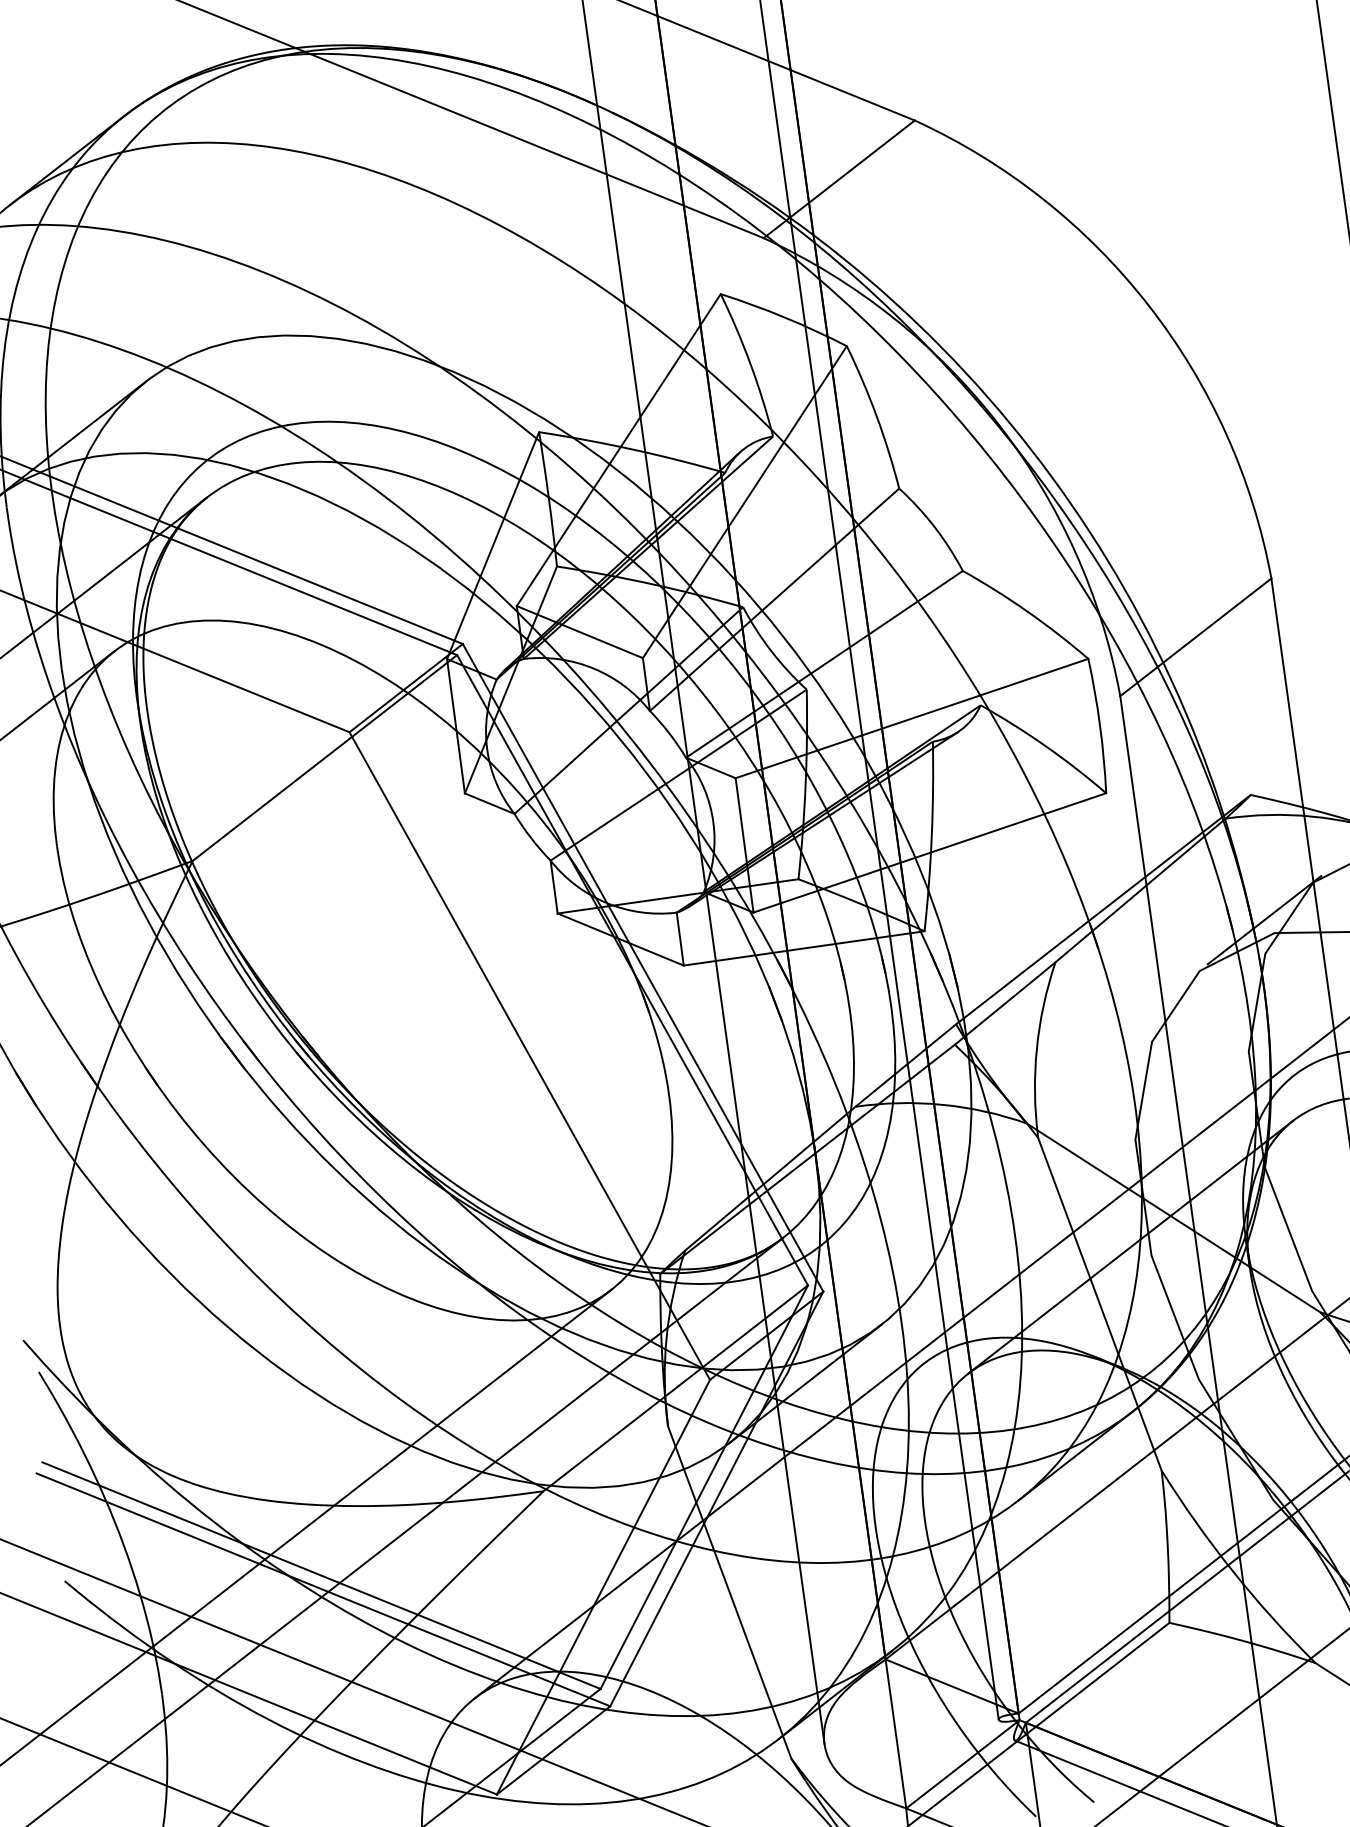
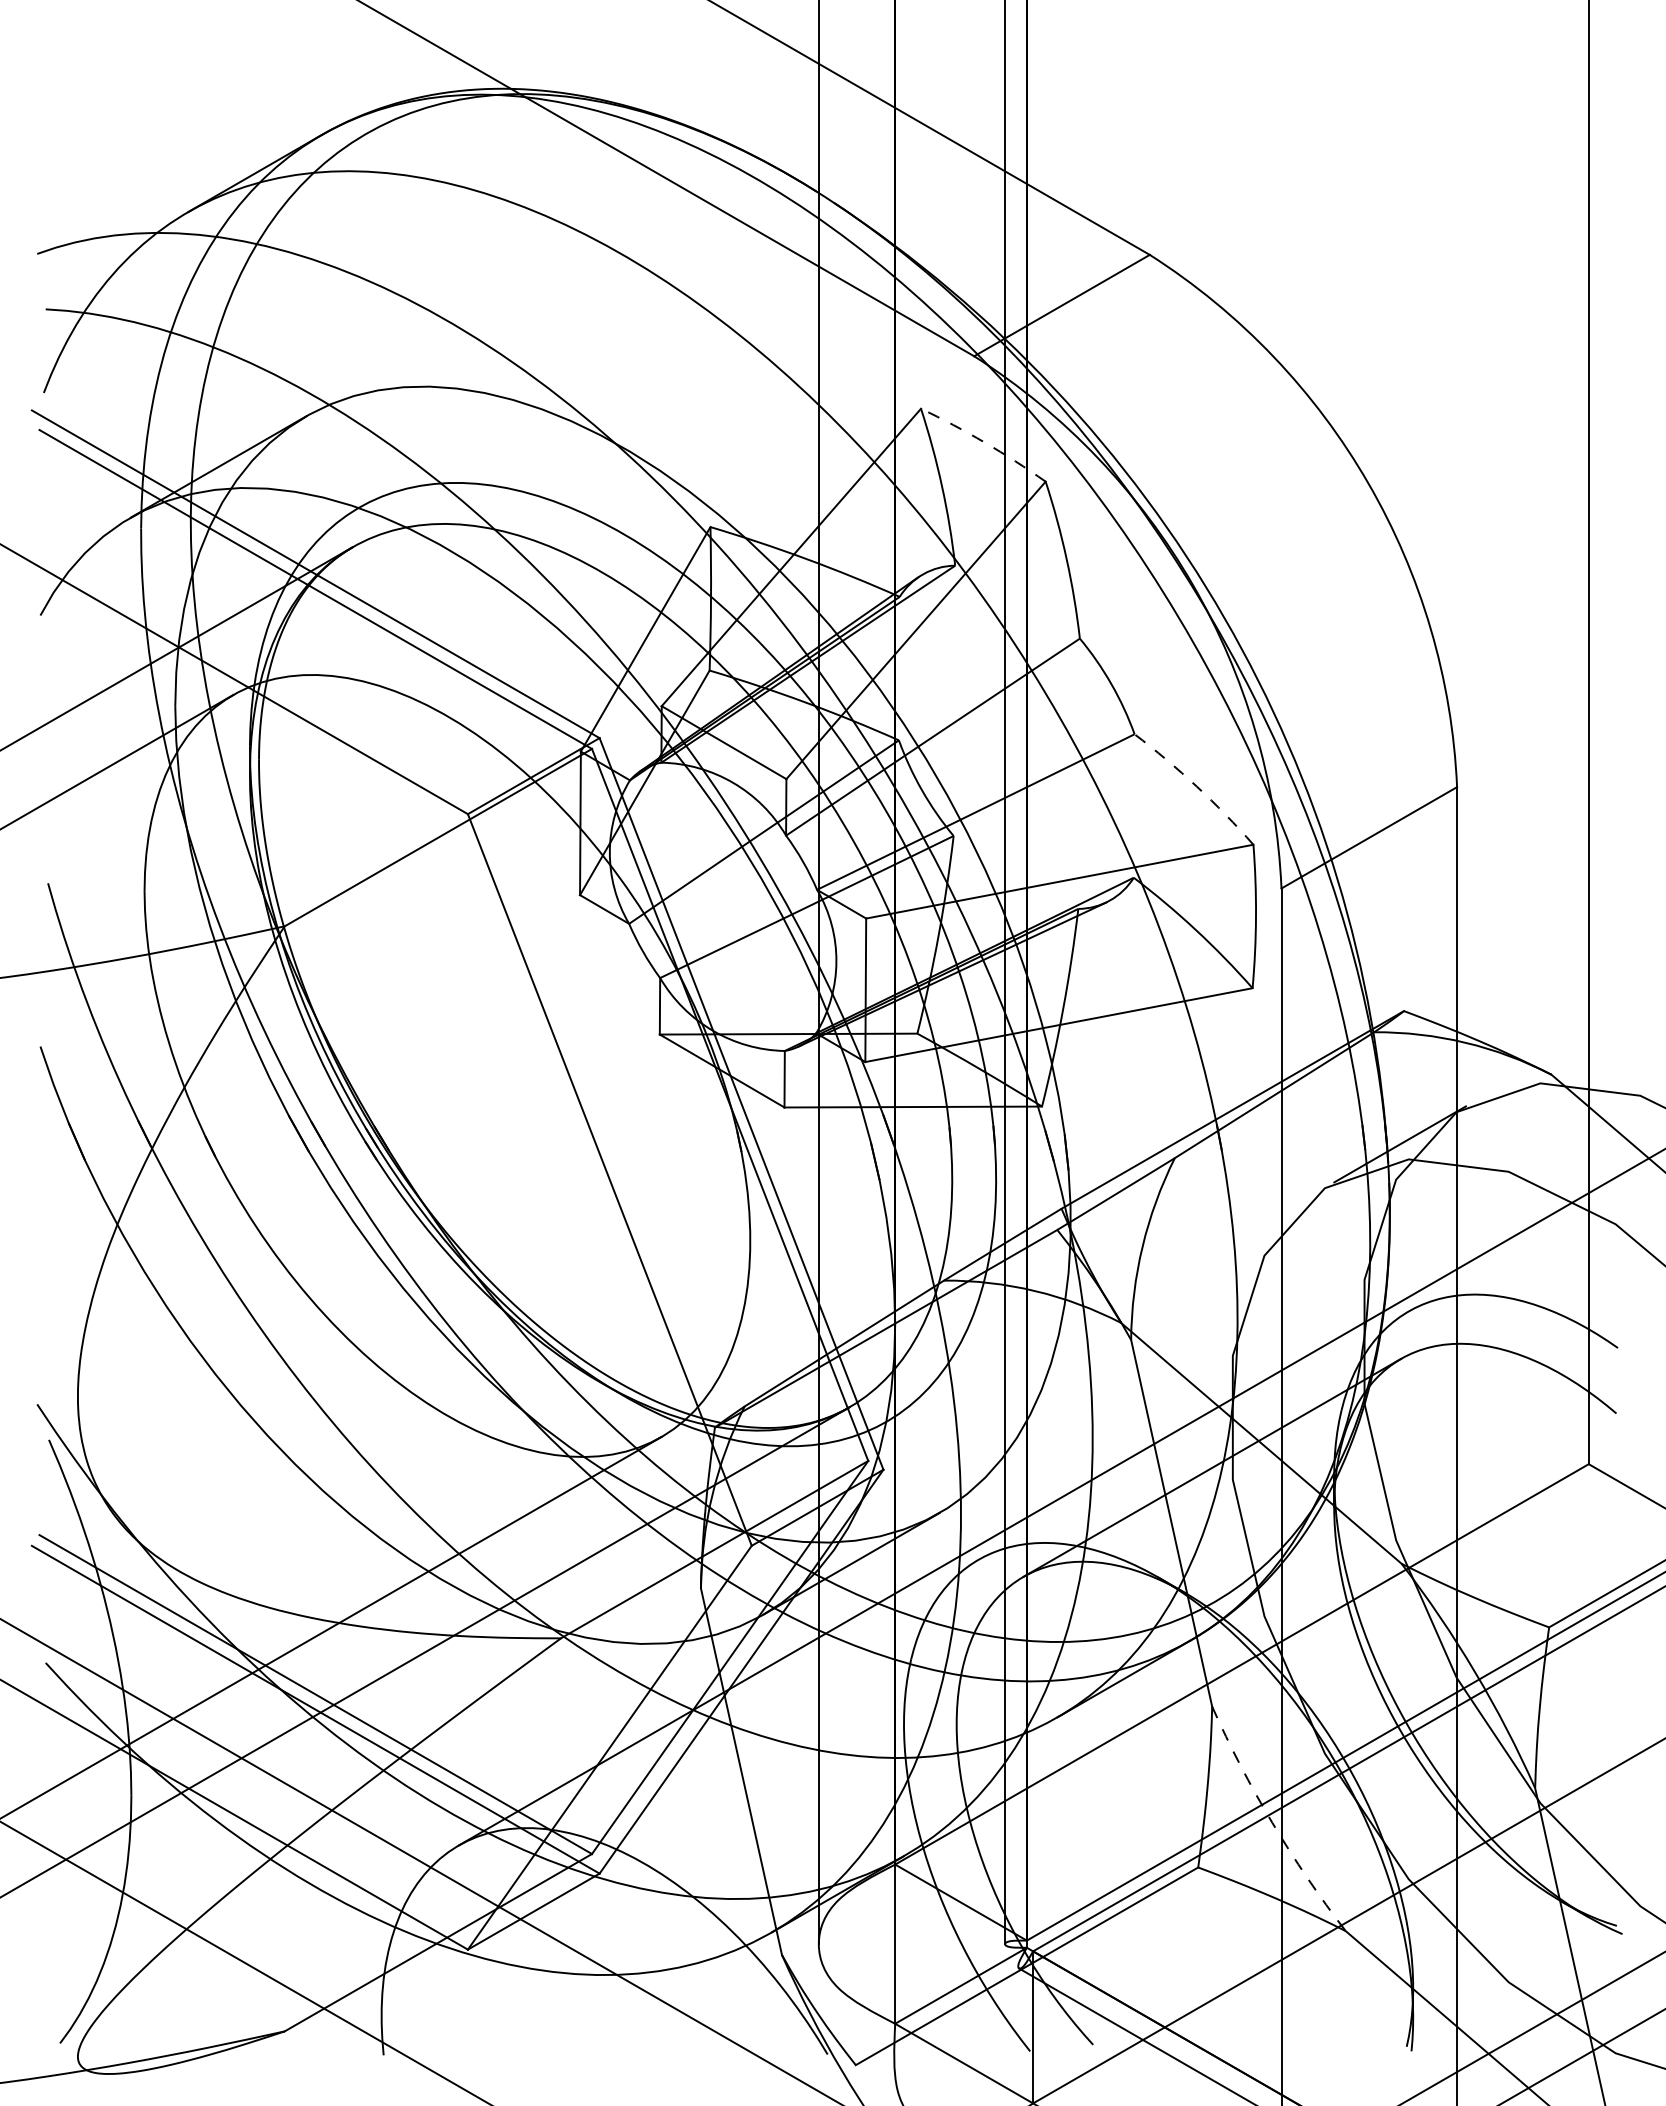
arc: (784, 317) -> (984, 442), solid -> dashed
arc: (1027, 611) -> (1196, 786), solid -> dashed
arc: (1233, 1571) -> (1272, 1822), solid -> dashed

